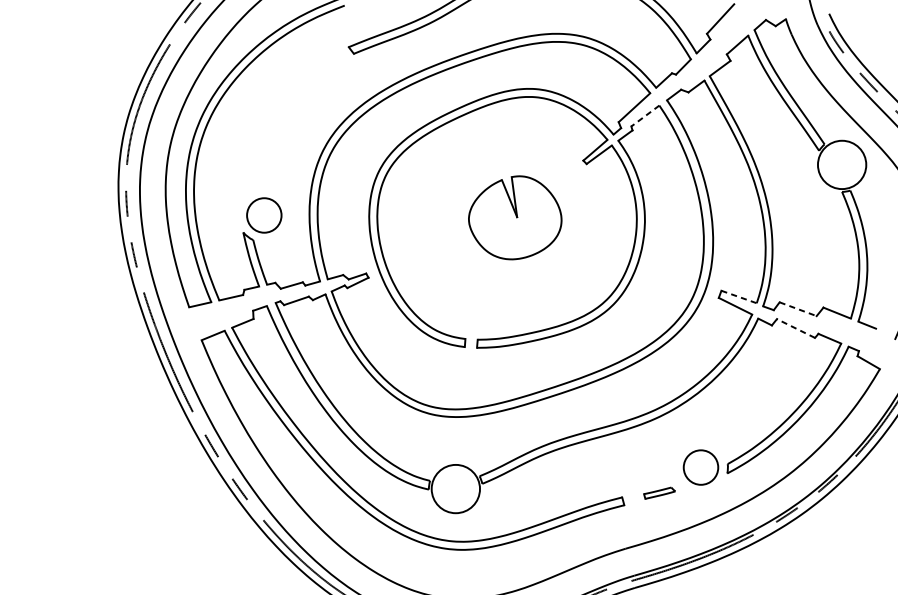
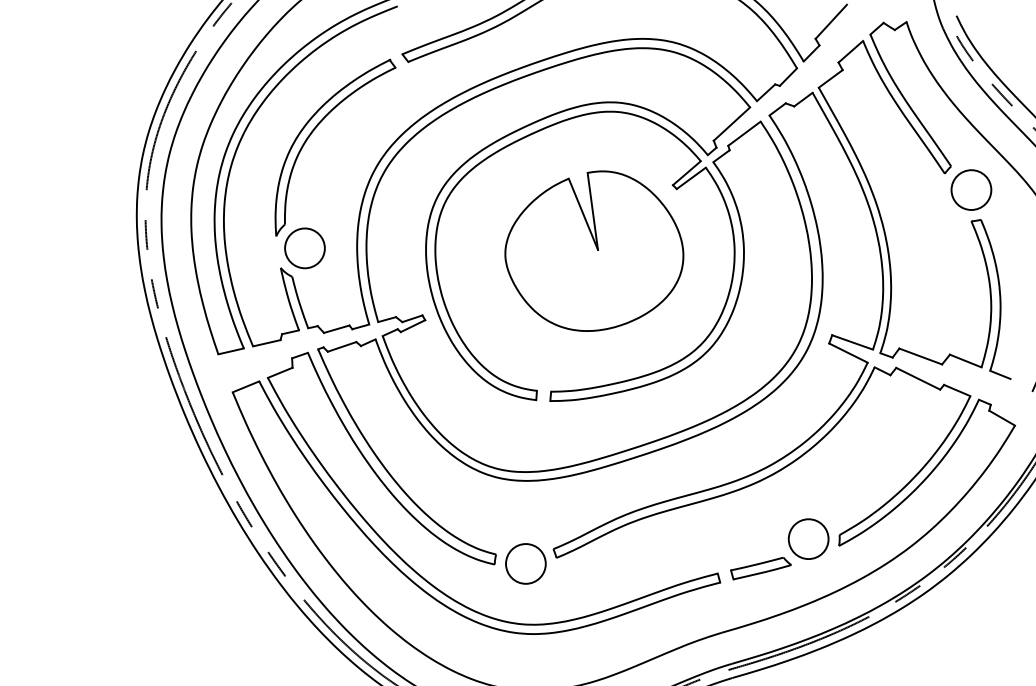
part: (274, 111) -> (316, 128), added
line: (645, 116) -> (744, 134), dashed -> solid
circle: (842, 164) -> (971, 189), size x0.71
part: (515, 217) -> (594, 250), size x1.67
line: (739, 297) -> (852, 342), dashed -> solid
line: (797, 309) -> (920, 356), dashed -> solid
line: (795, 328) -> (917, 378), dashed -> solid
circle: (455, 488) -> (525, 563), size x0.71
part: (659, 493) -> (760, 568), size x1.67

